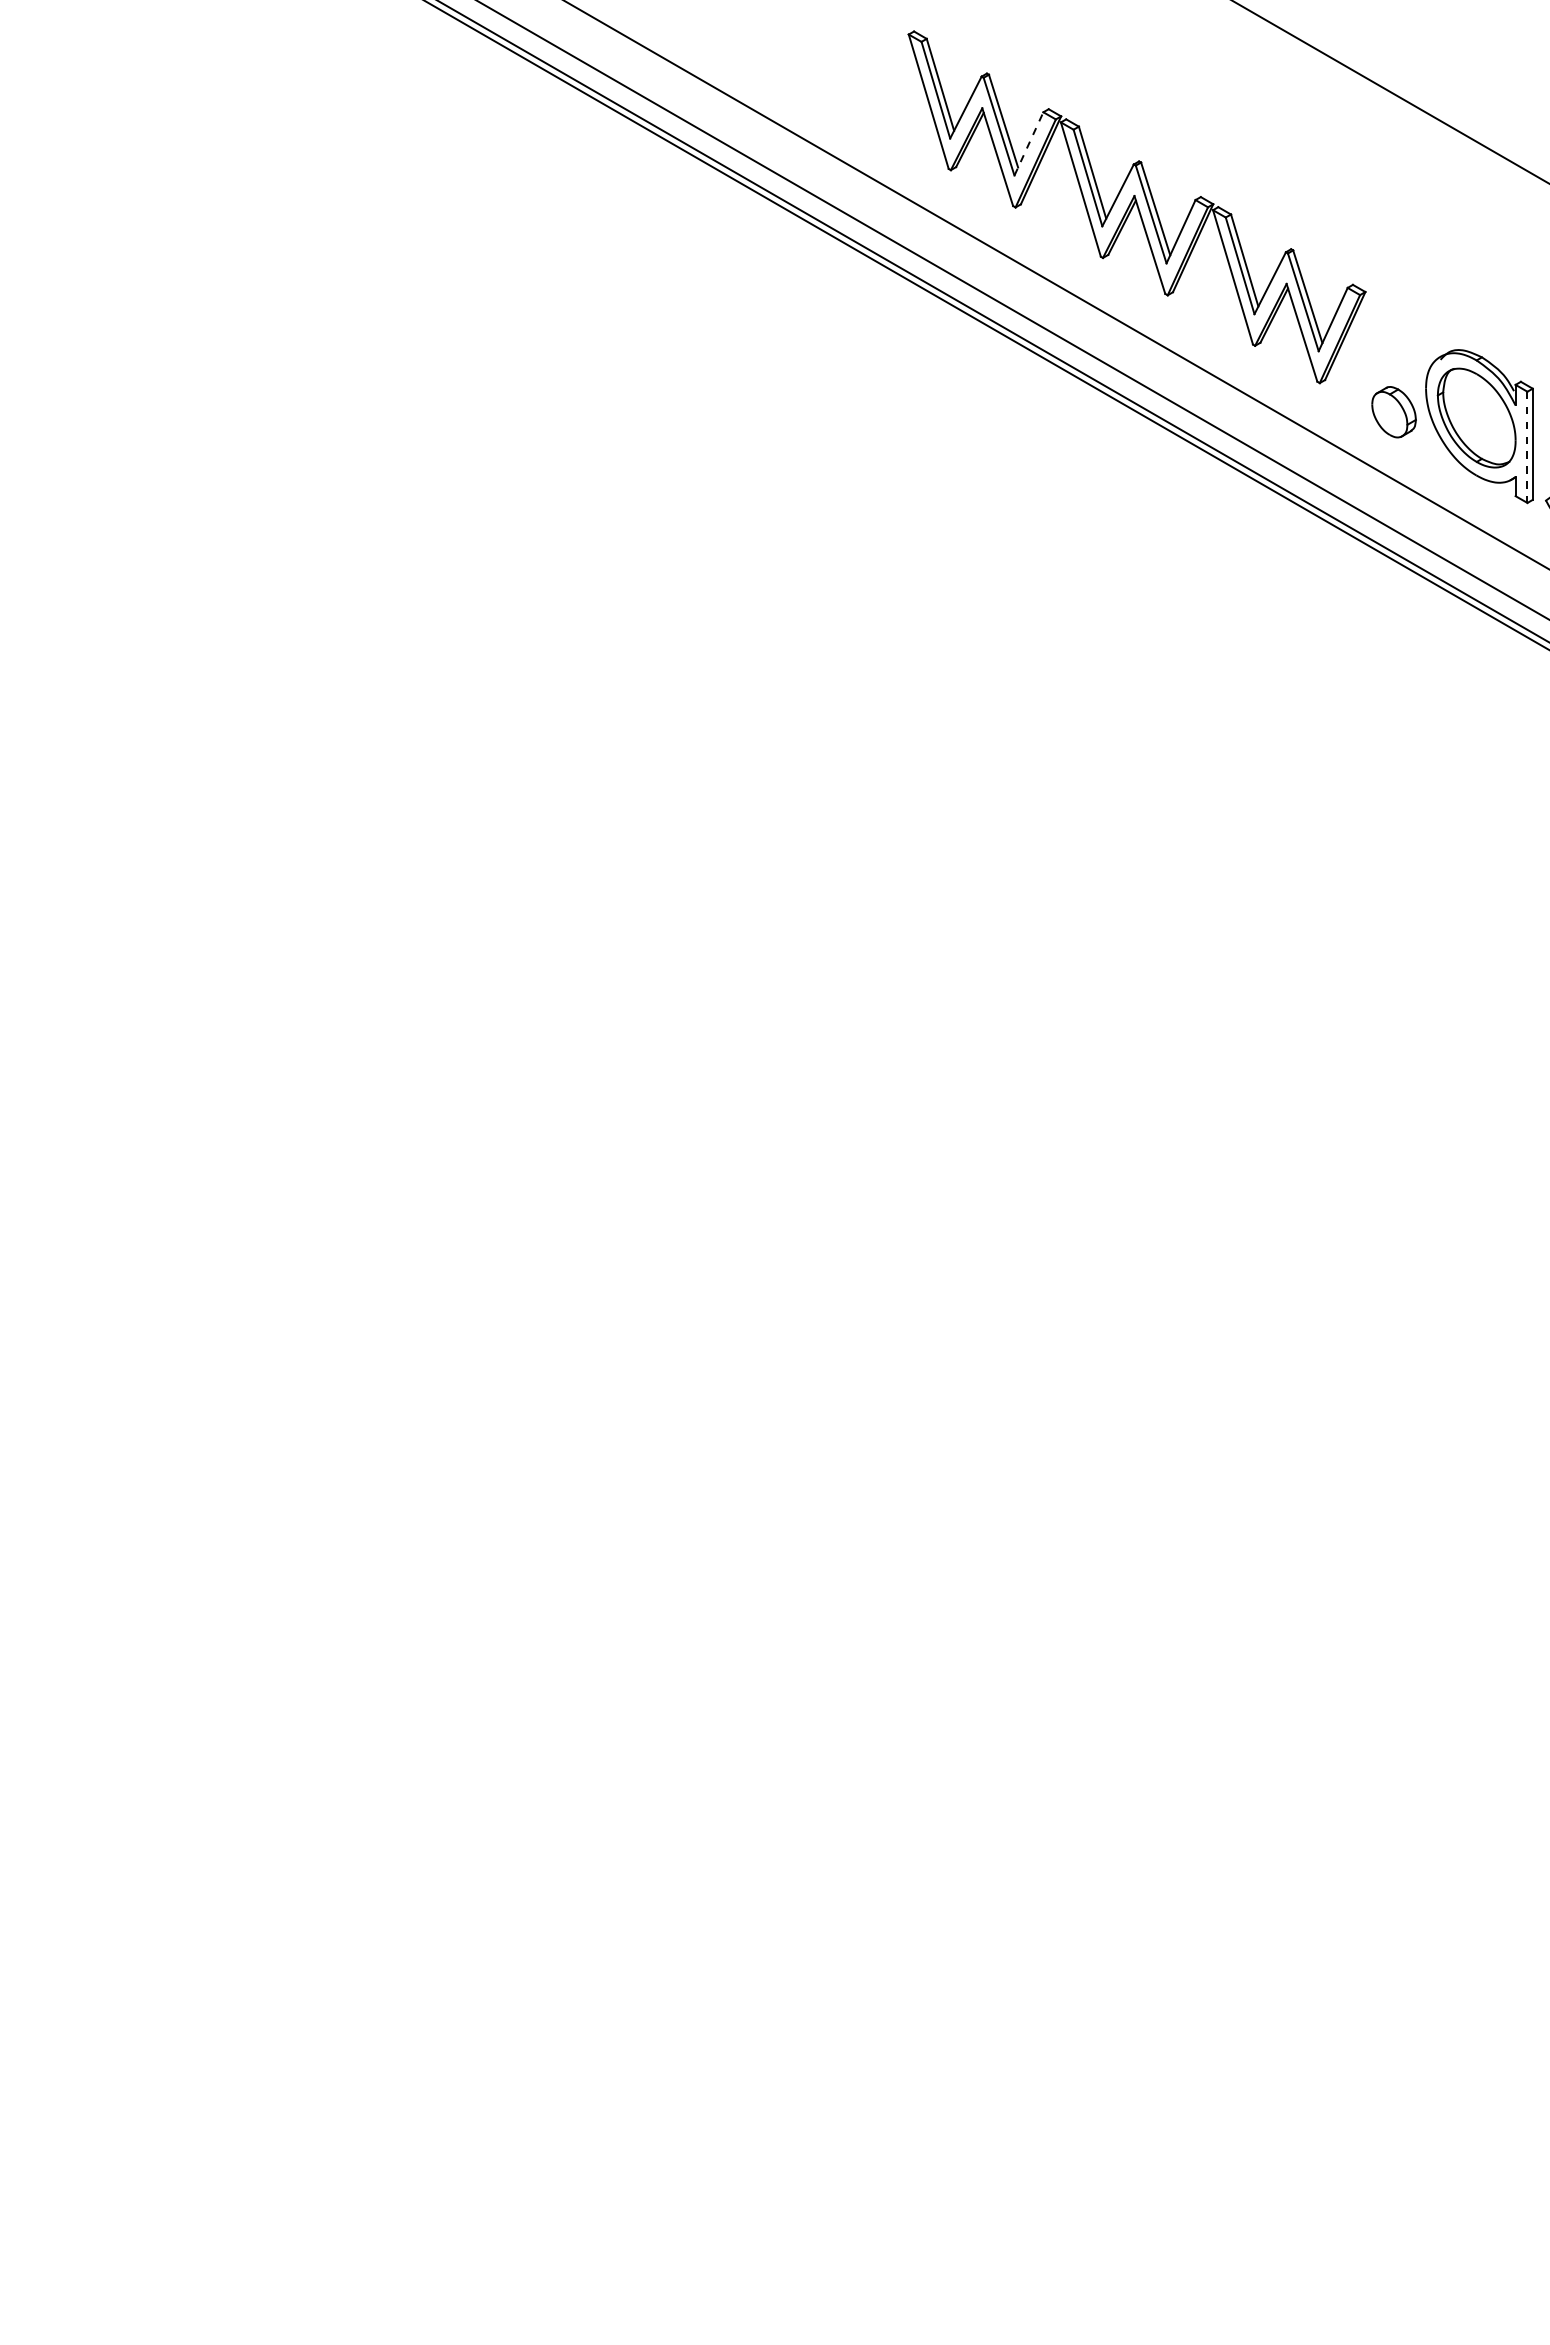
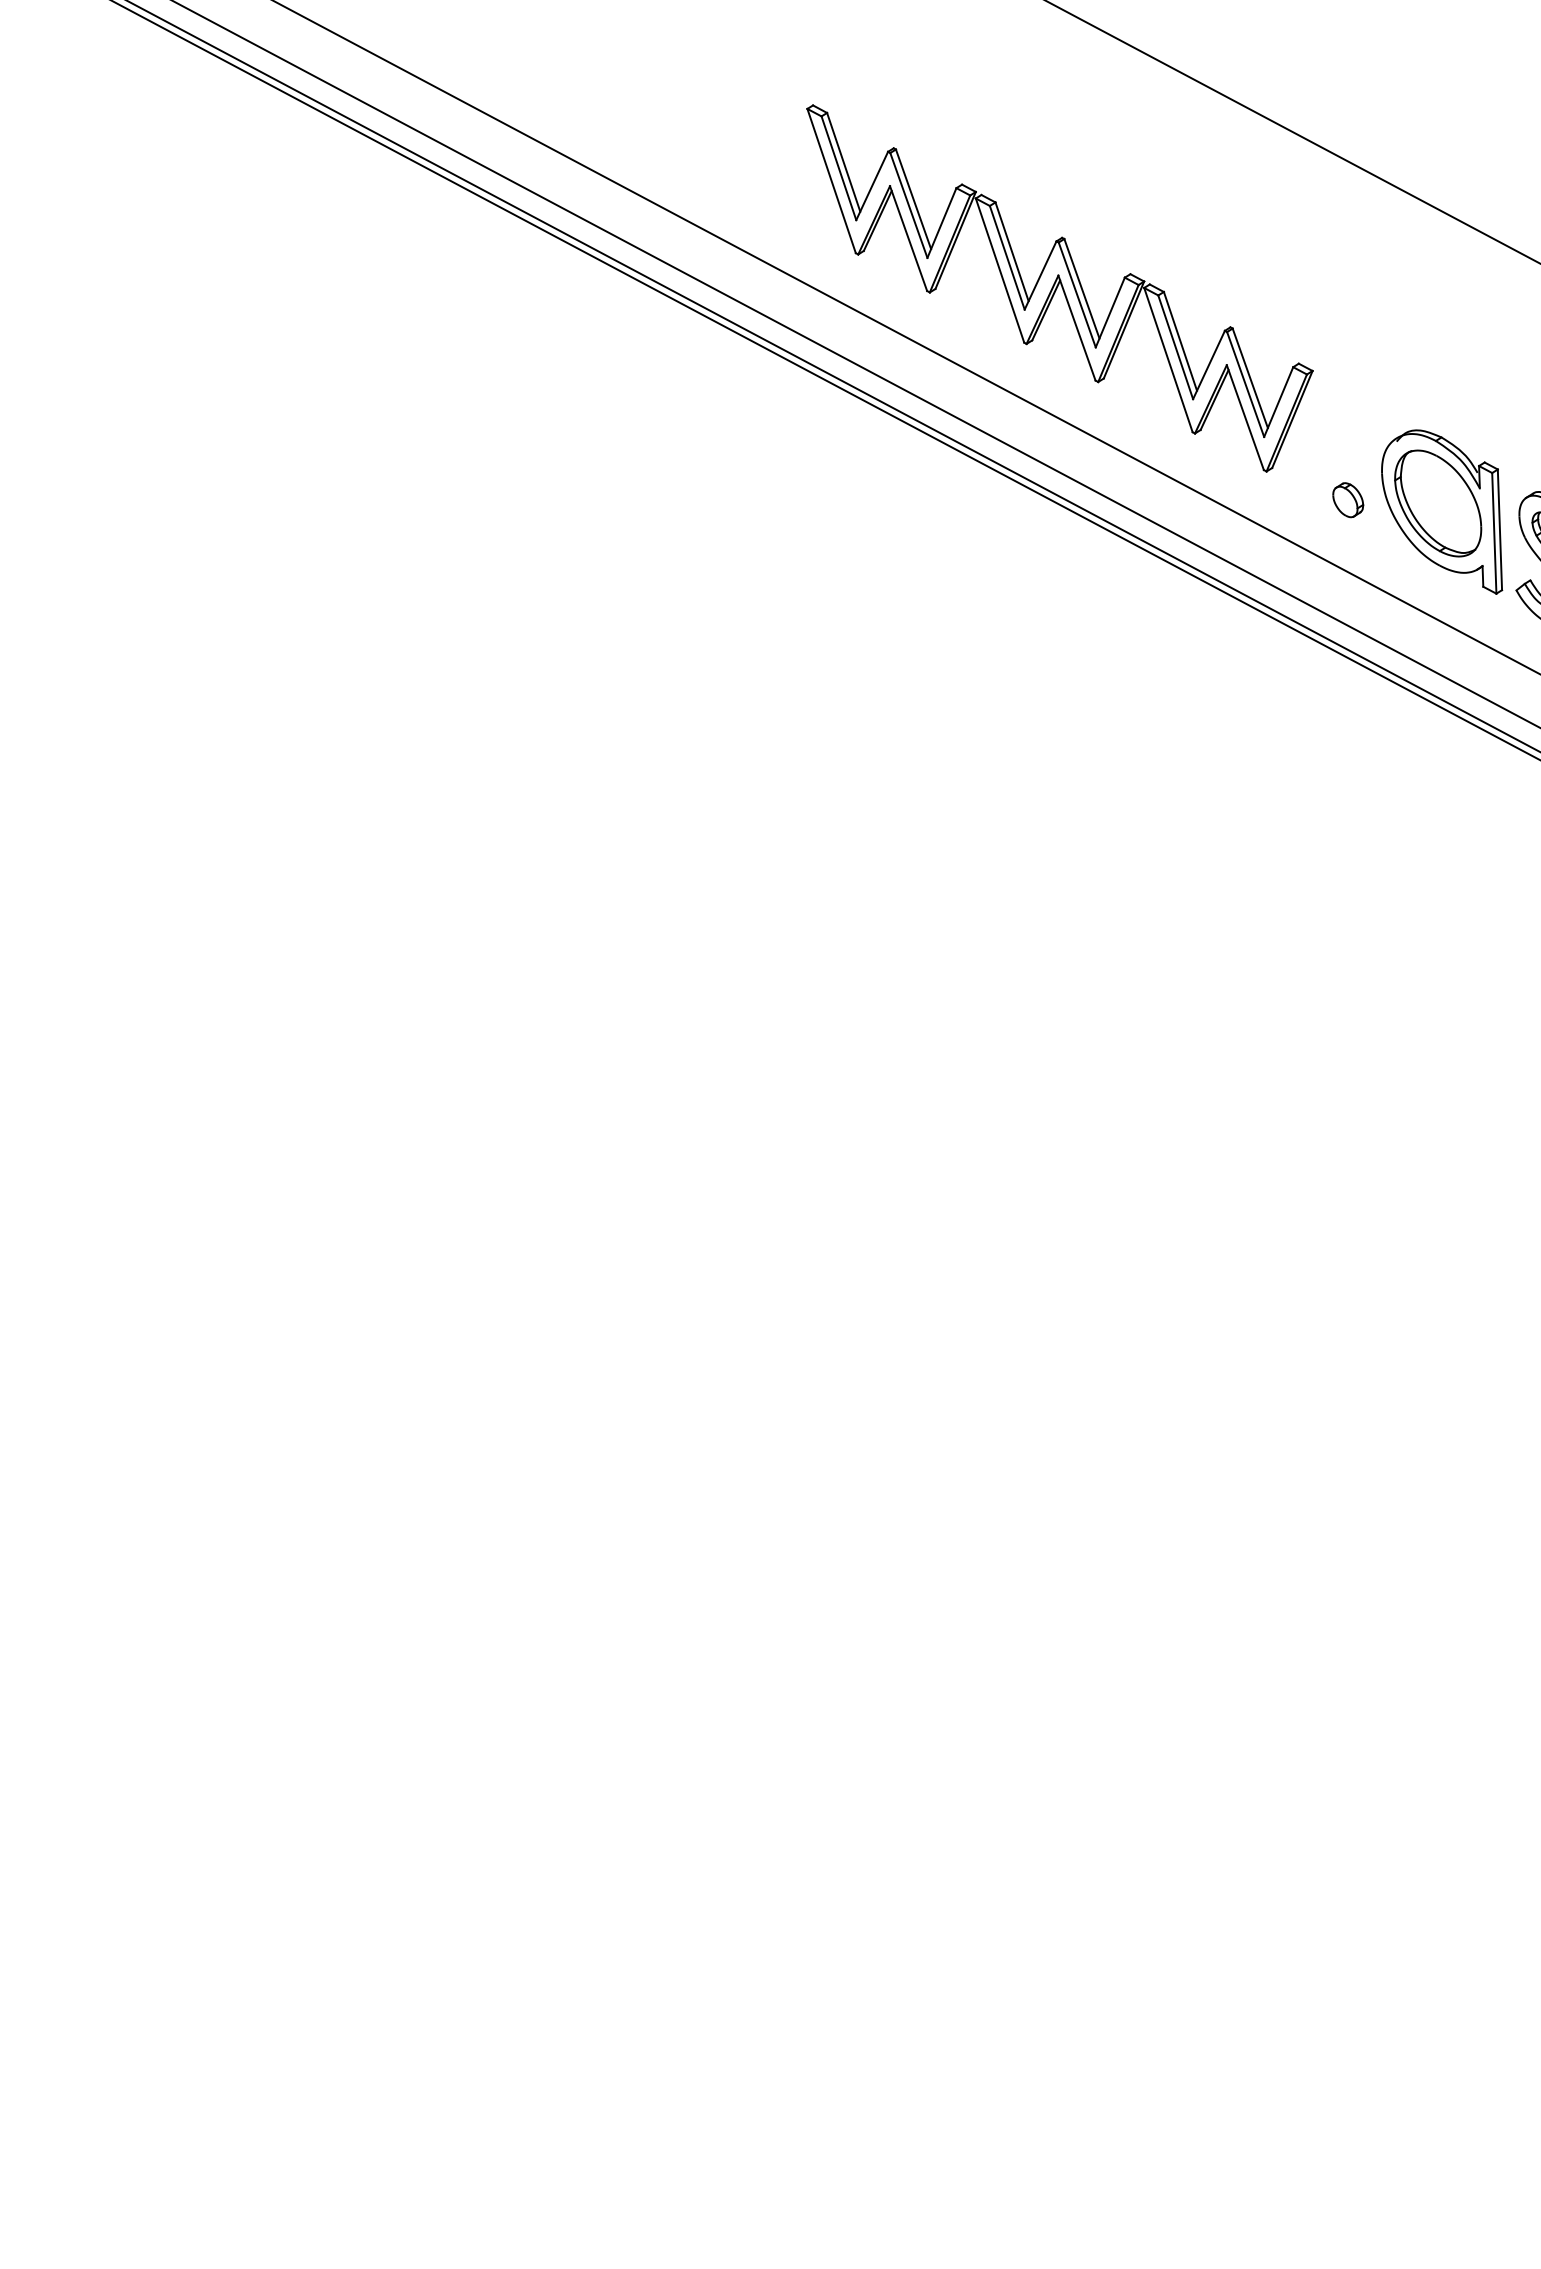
line: (1028, 143) -> (941, 222), dashed -> solid
part: (1393, 411) -> (1347, 499), size x0.62
line: (1527, 447) -> (1494, 533), dashed -> solid

